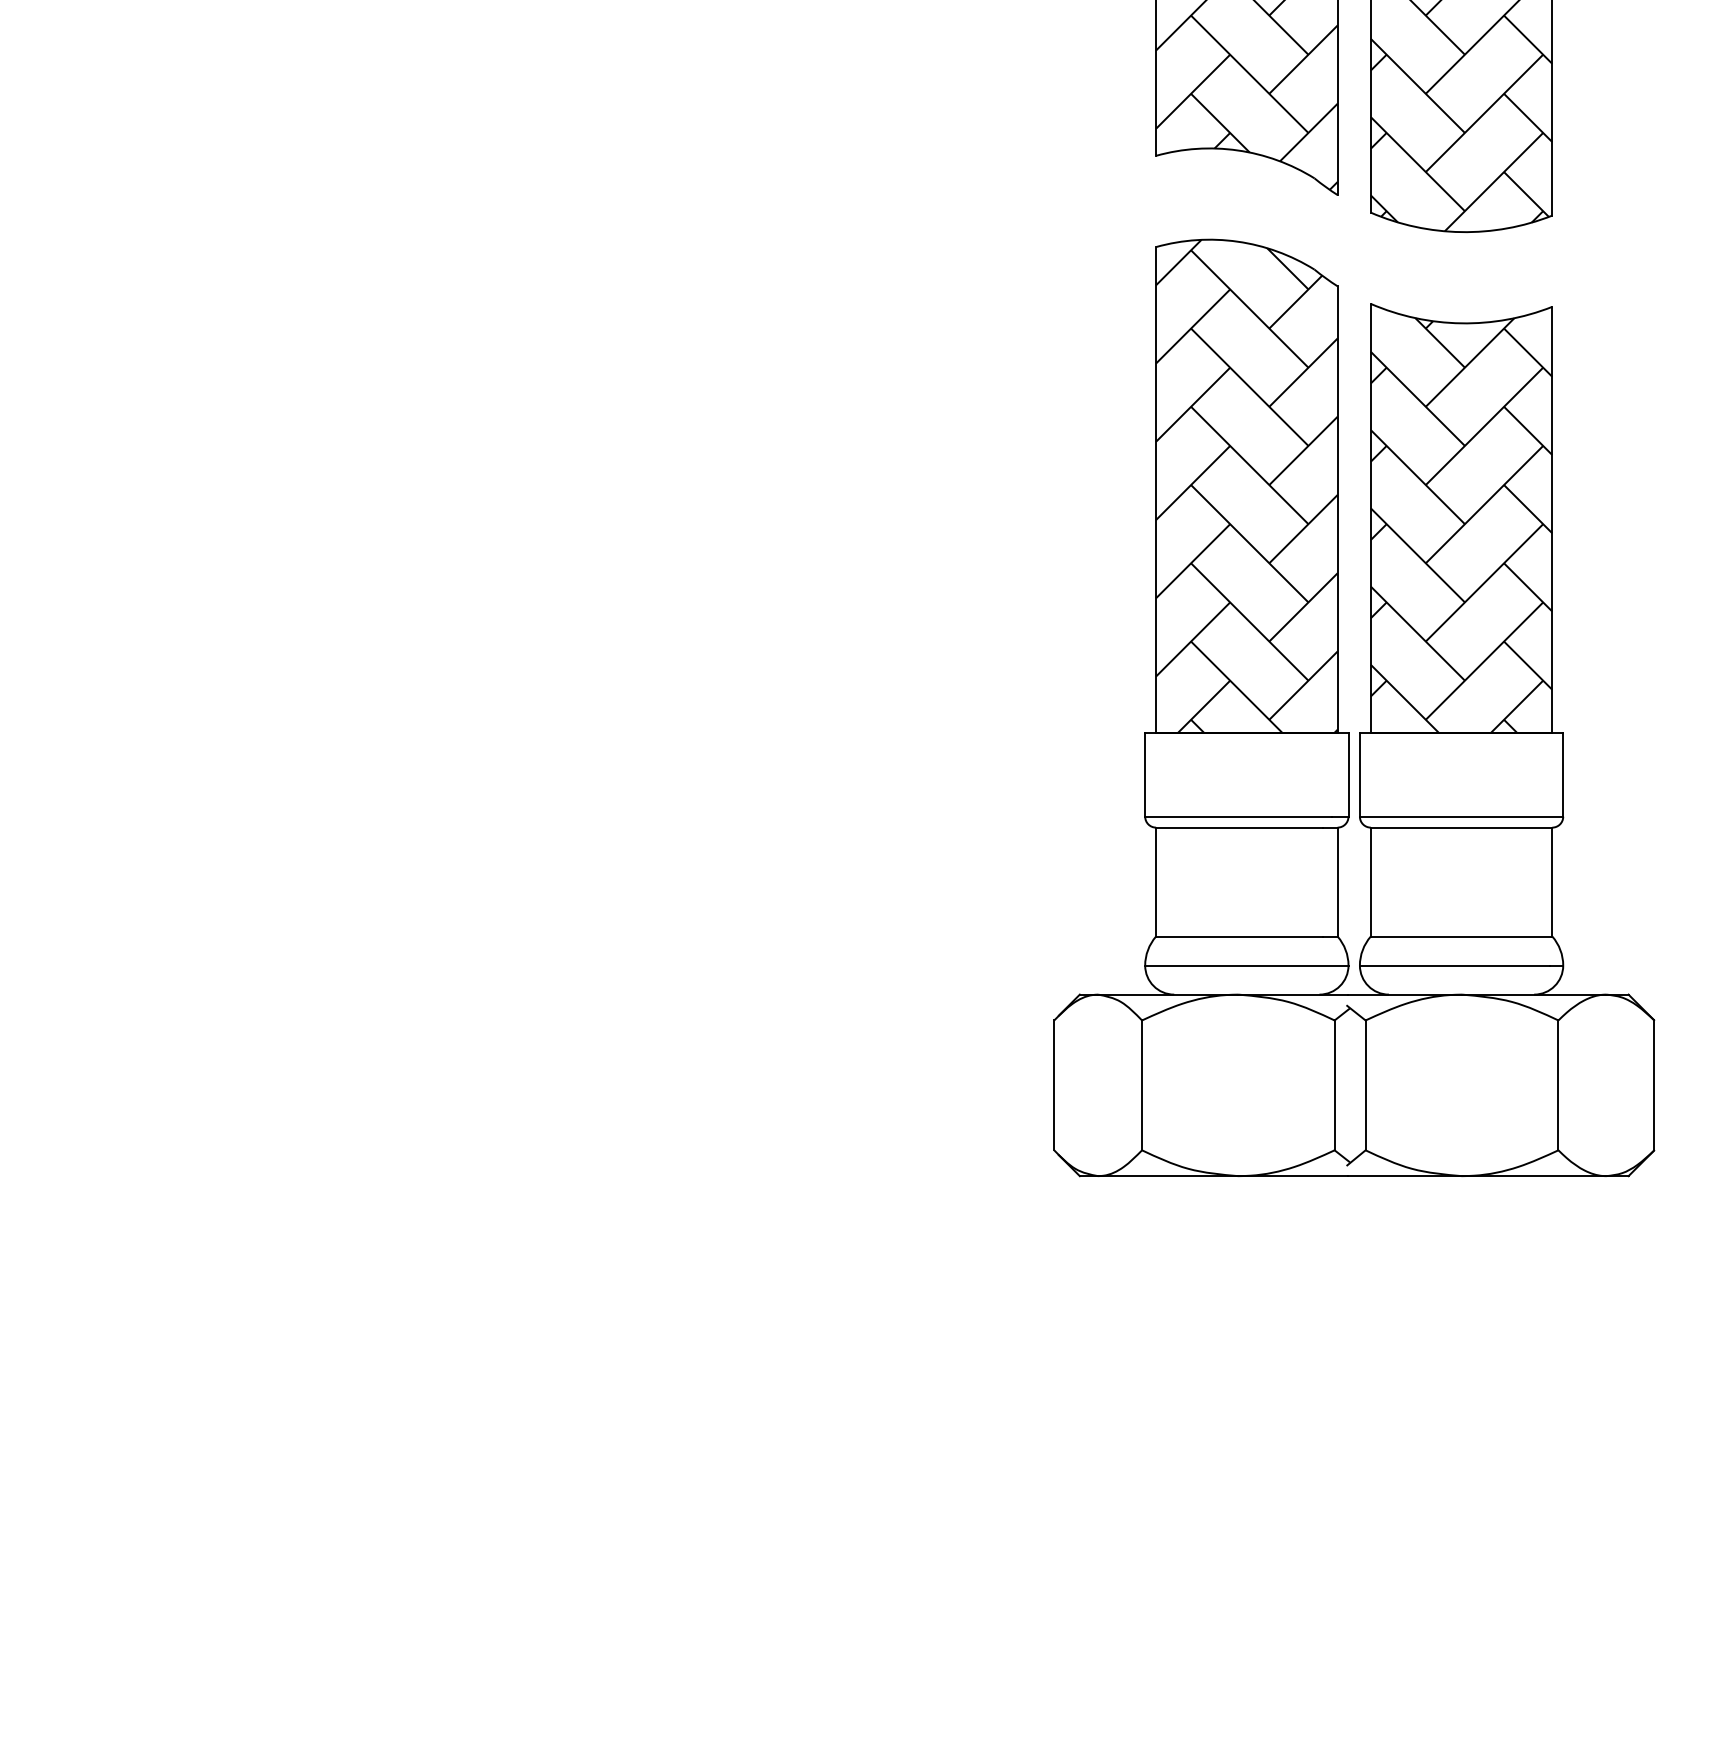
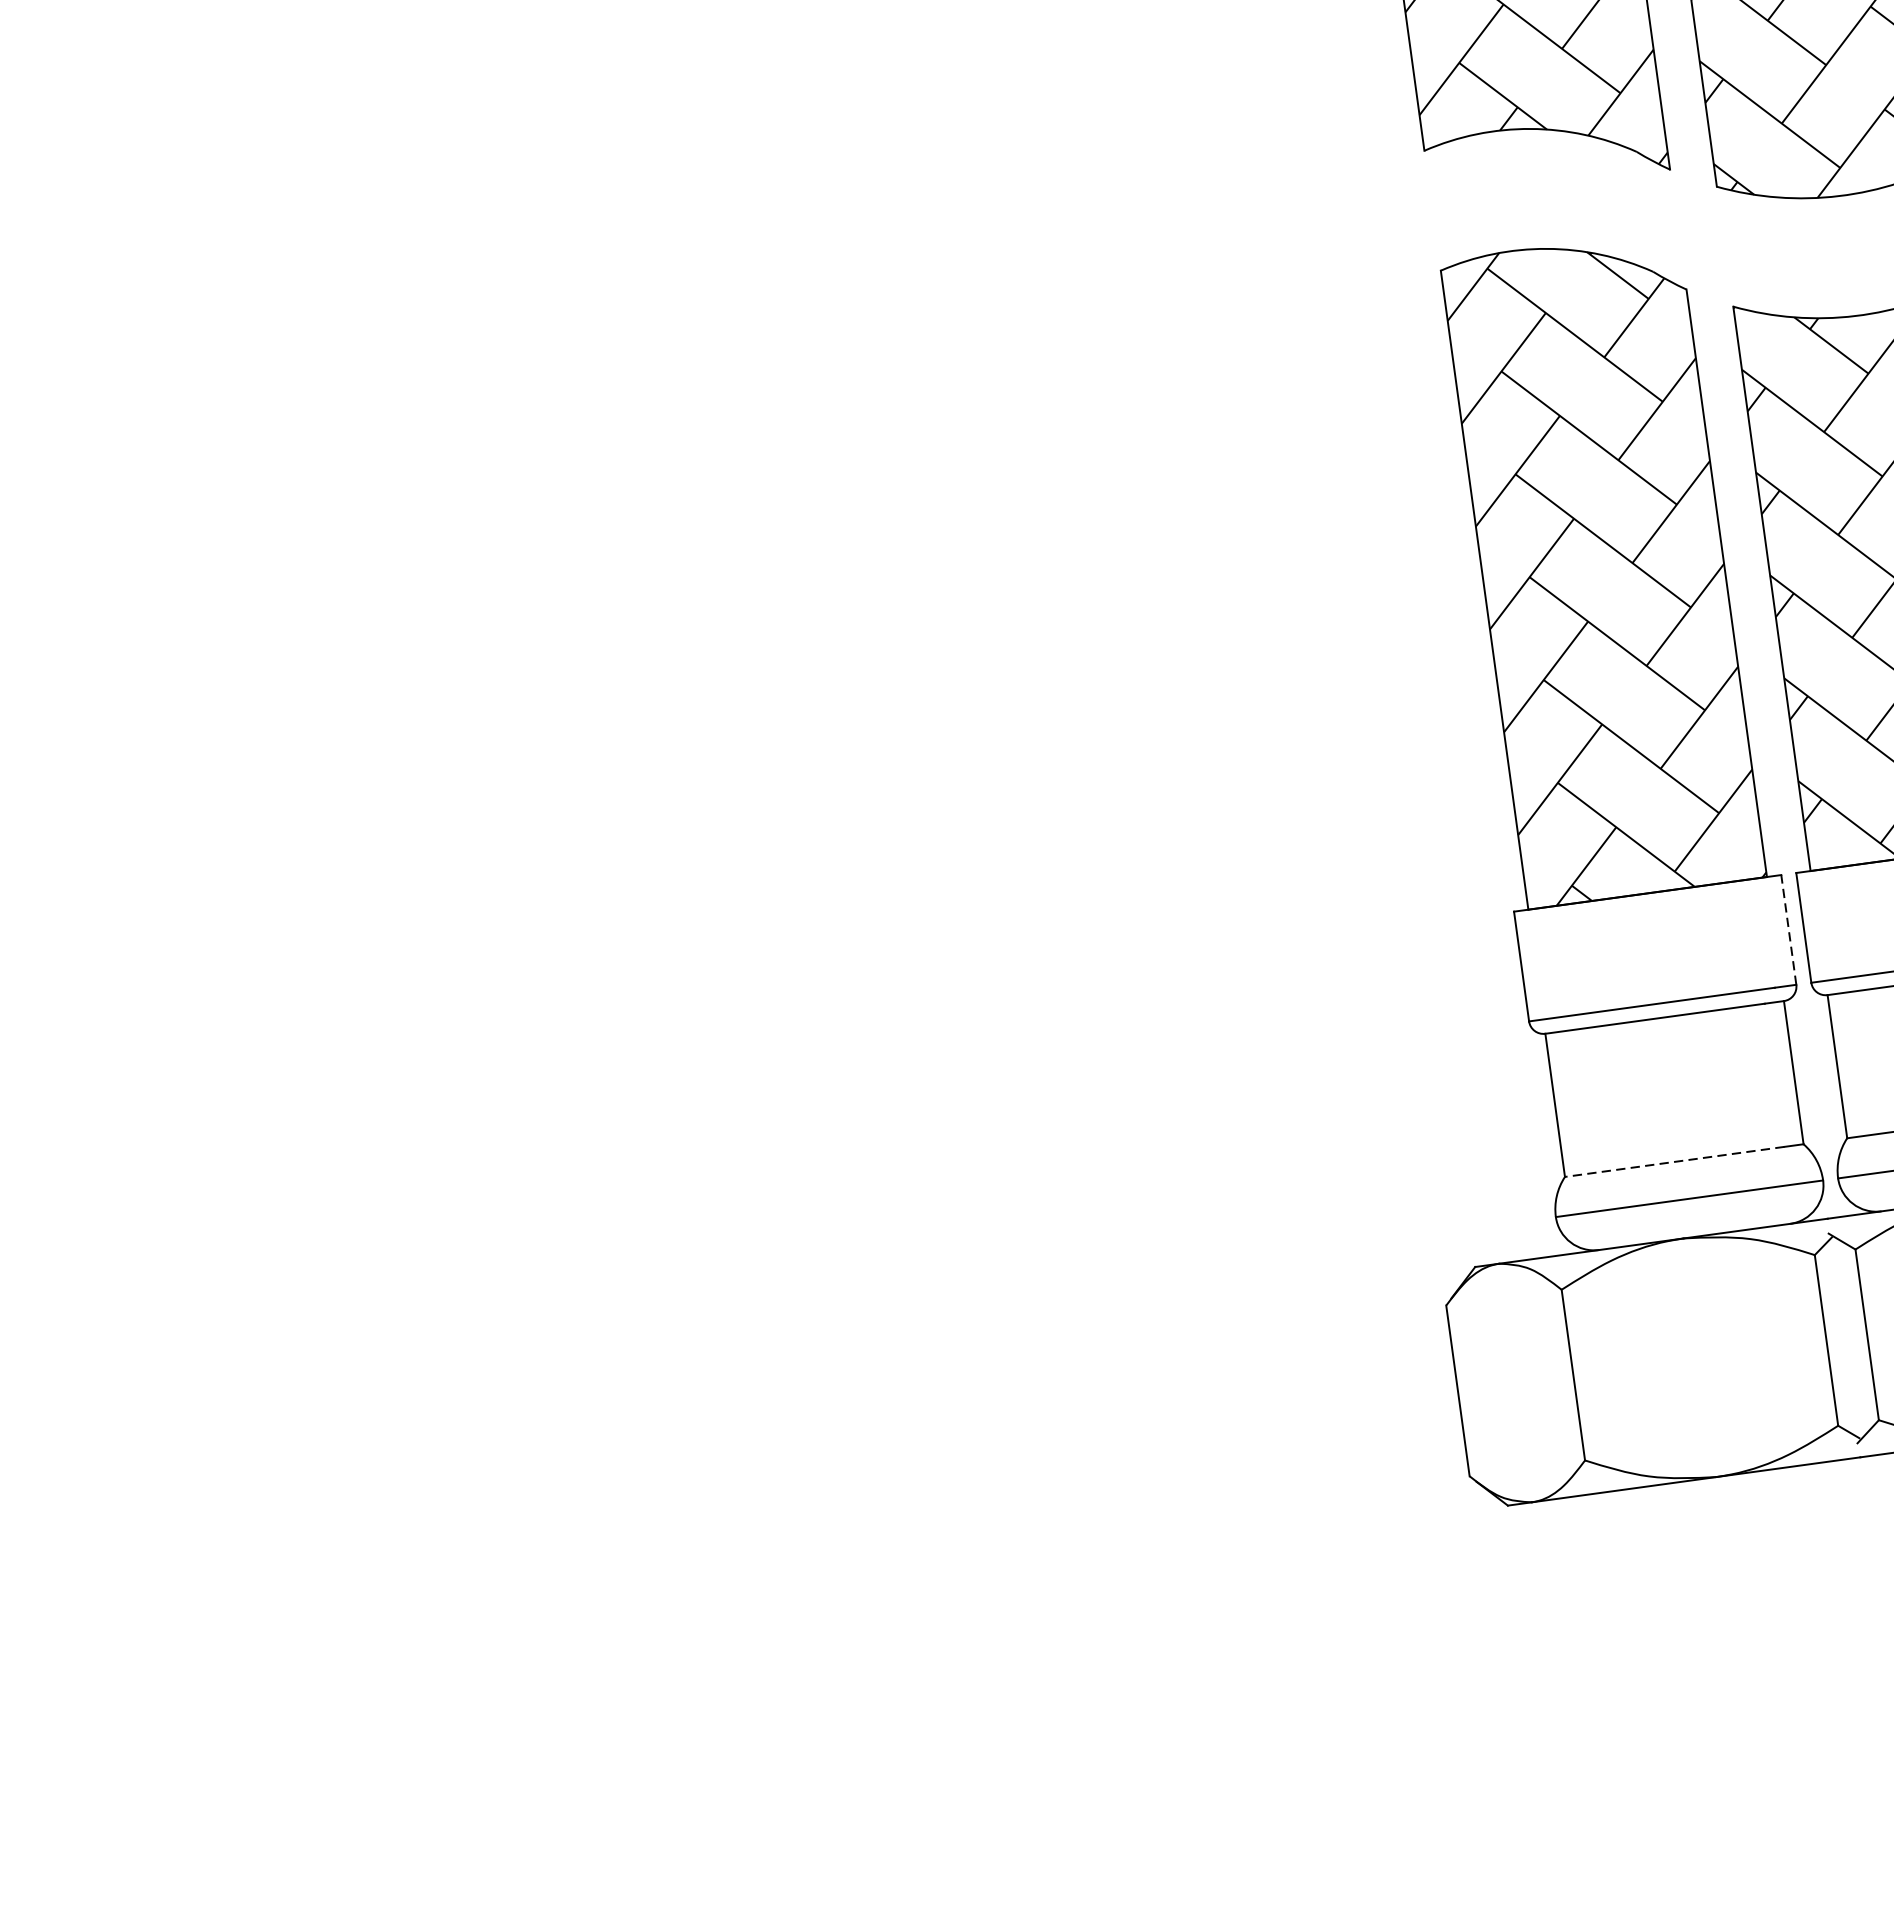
line: (1348, 774) -> (1788, 929), solid -> dashed
line: (1239, 936) -> (1674, 1161), solid -> dashed

